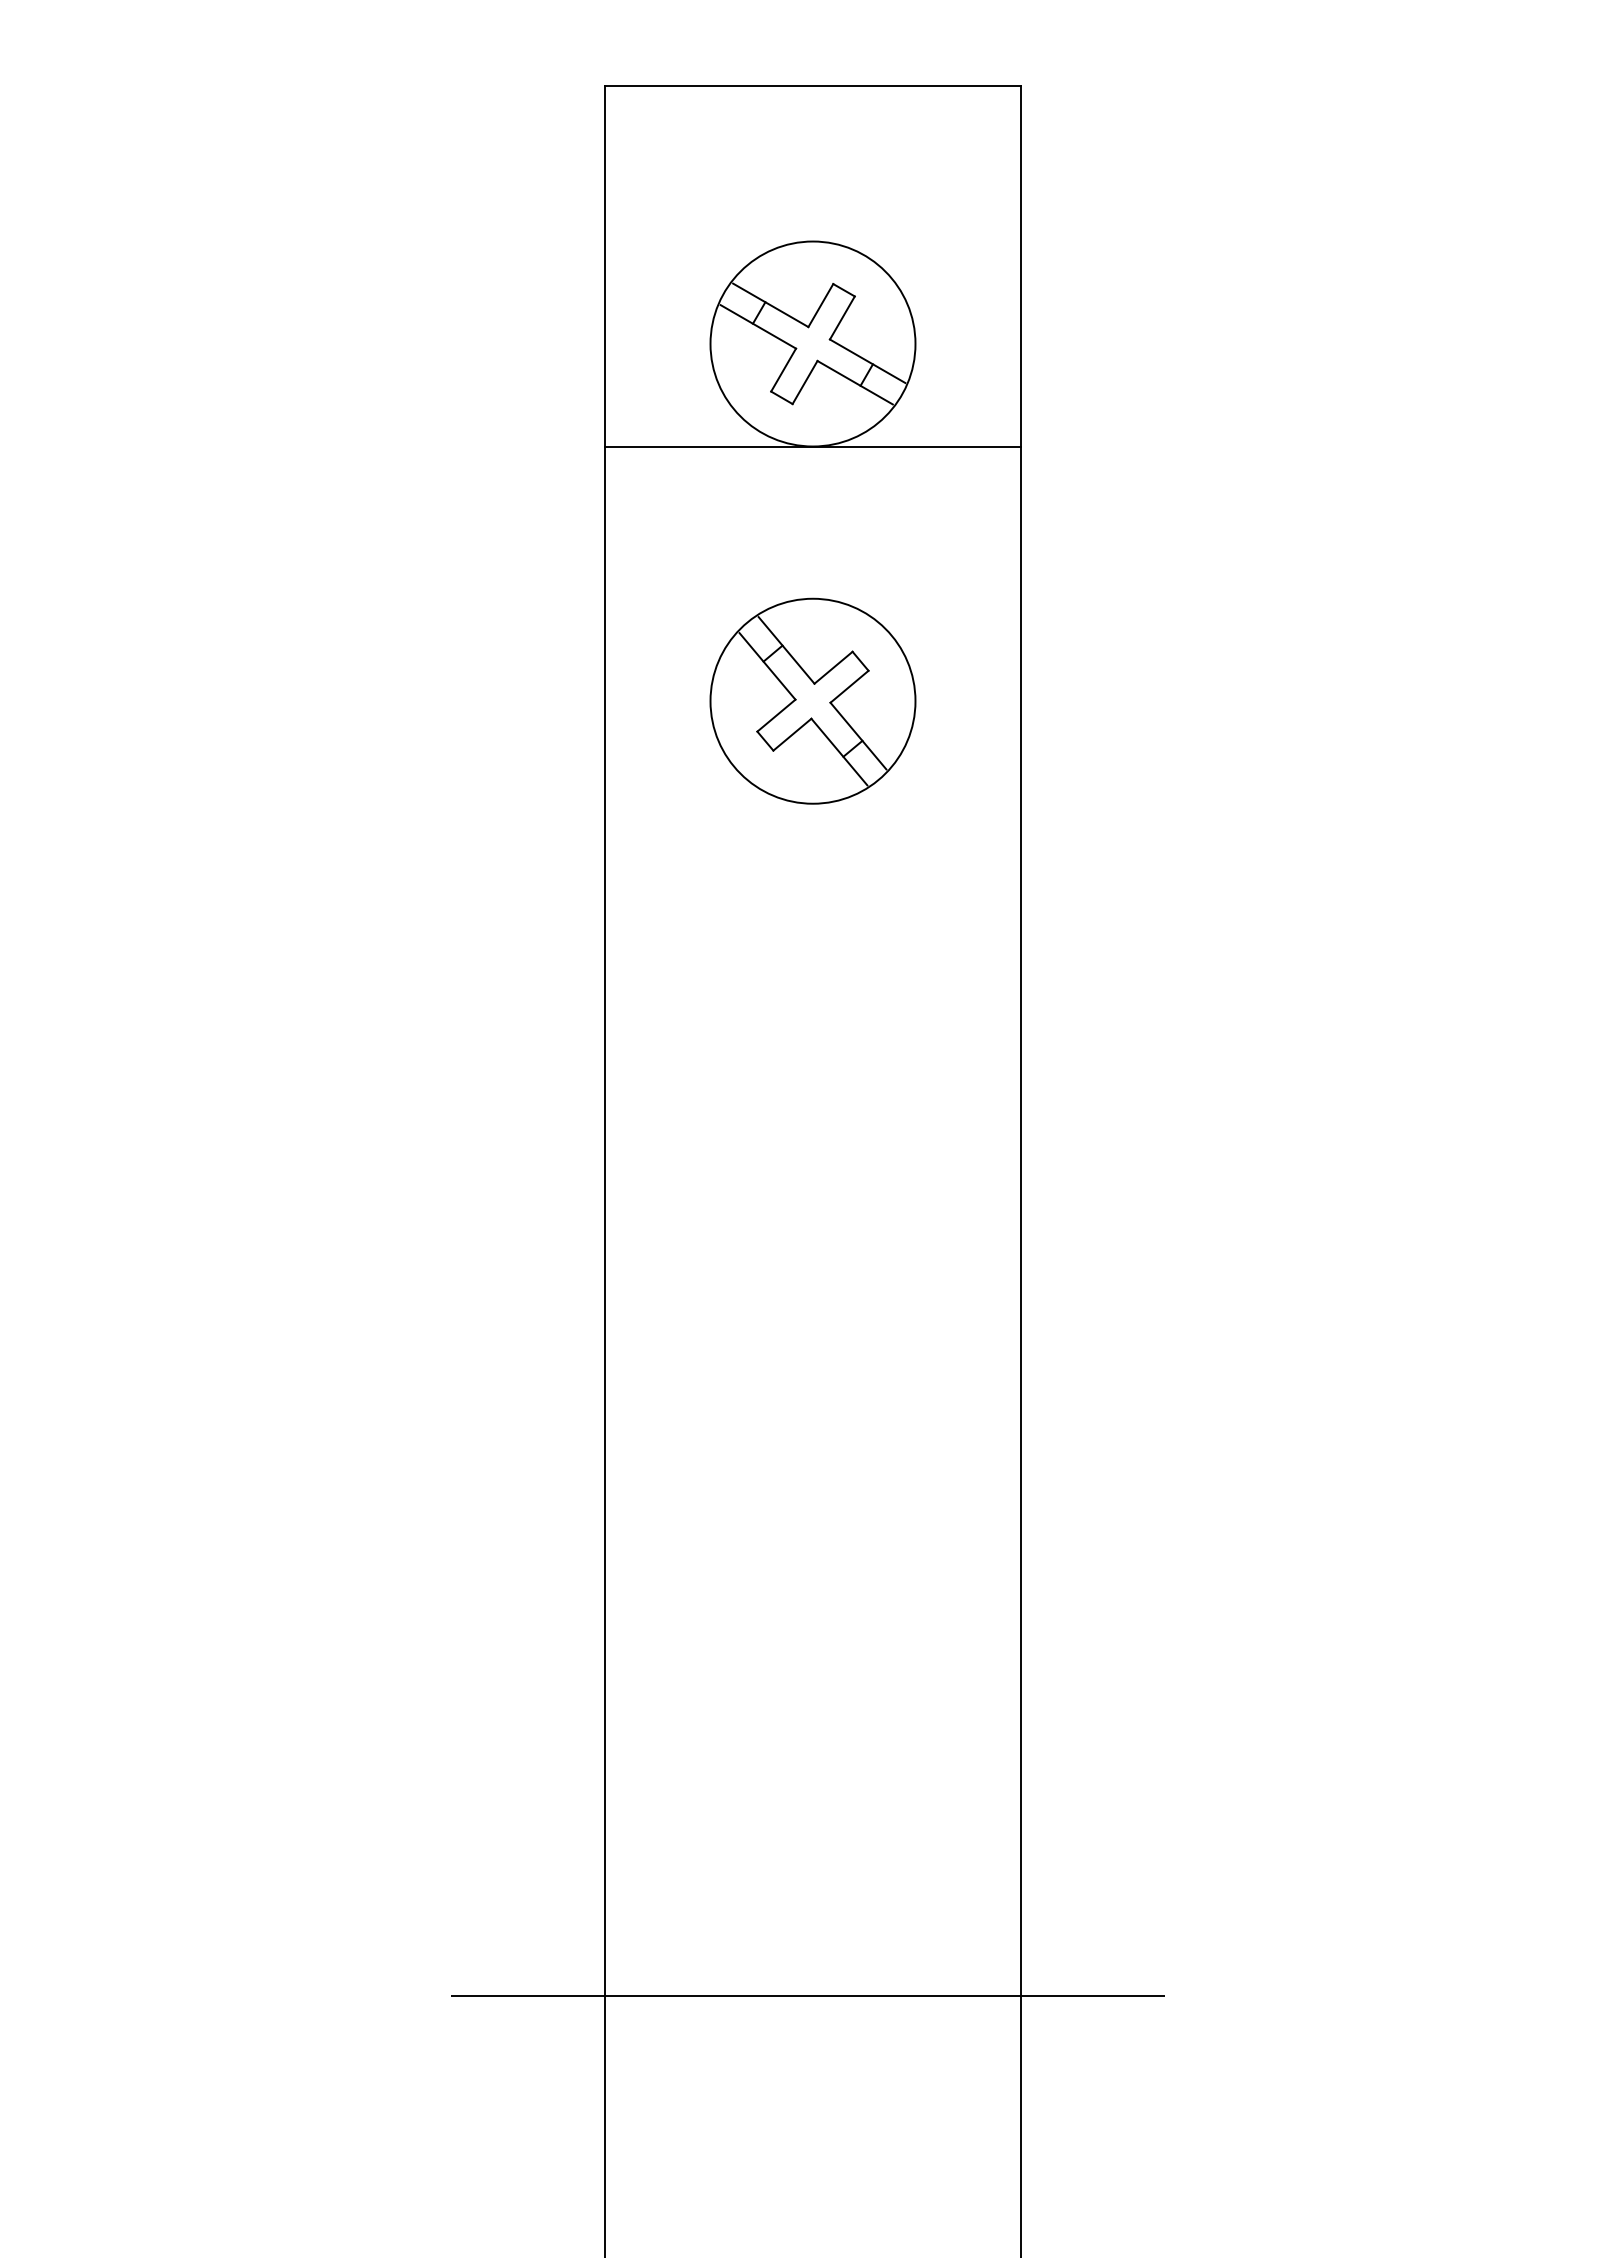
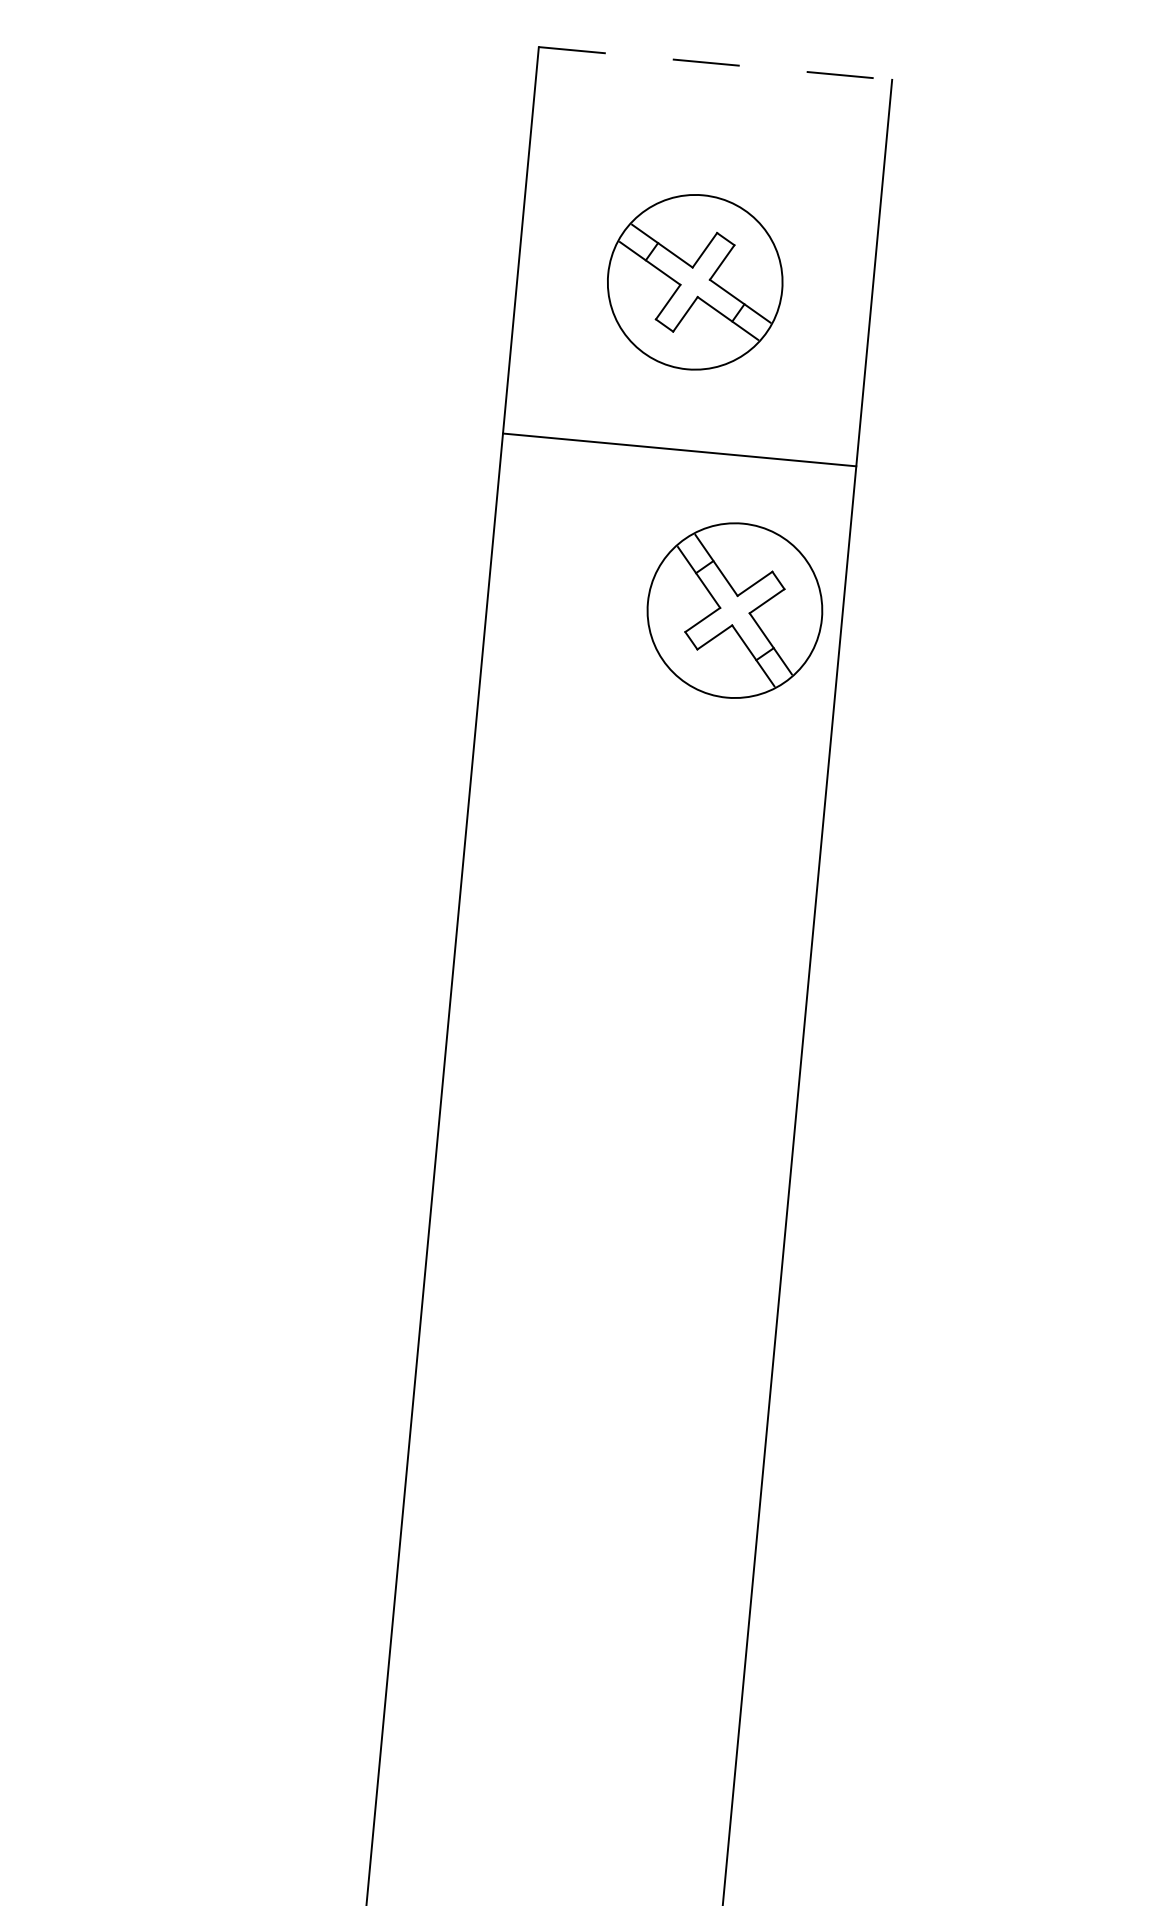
line: (813, 86) -> (715, 63), solid -> dashed
line: (812, 446) -> (679, 449), moved
part: (812, 700) -> (734, 609), moved
line: (807, 1996) -> (560, 1684), removed

